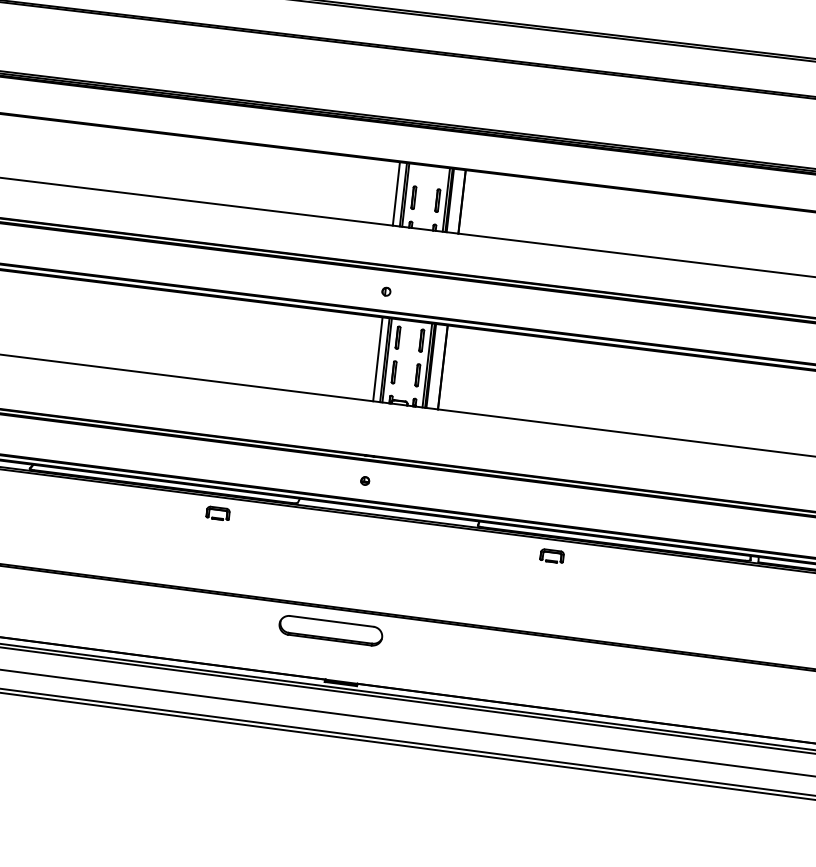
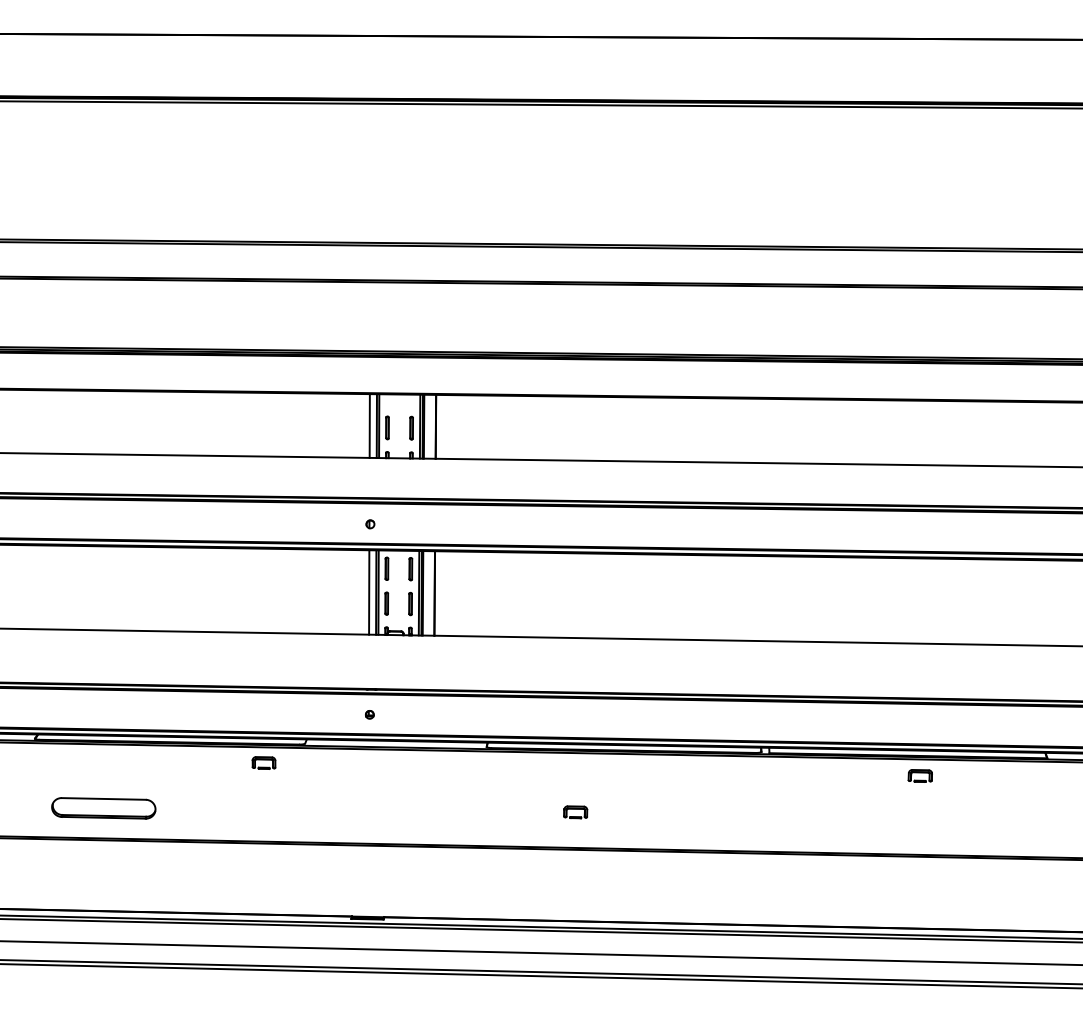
part: (217, 512) -> (263, 762), moved
part: (551, 556) -> (575, 812), moved
part: (330, 630) -> (103, 808), moved

